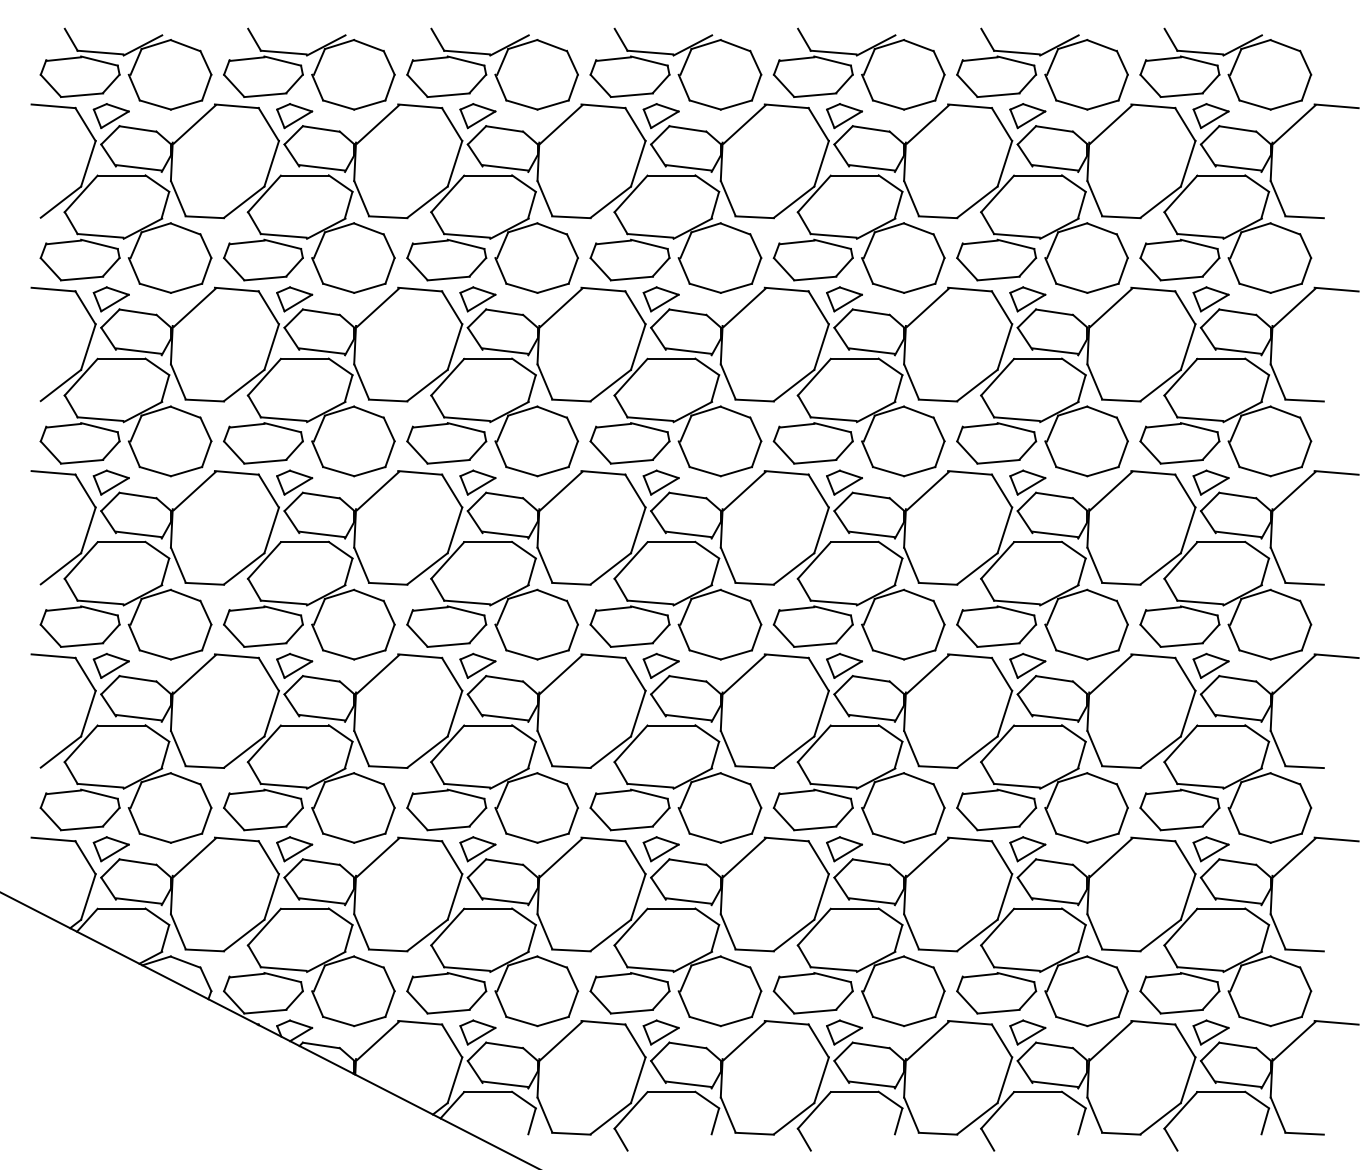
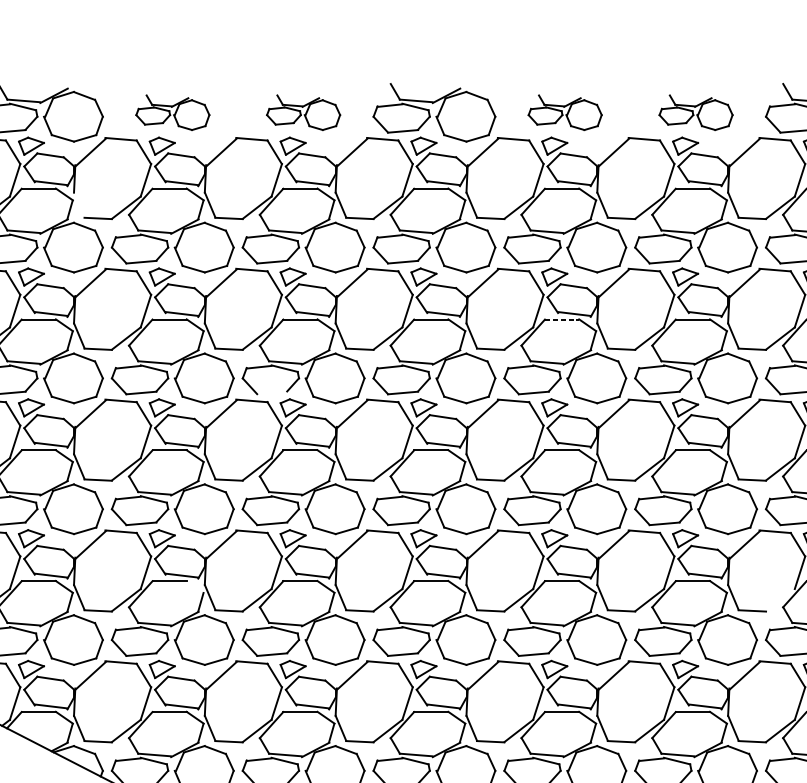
part: (309, 68) -> (172, 112), size x0.6
part: (492, 68) -> (303, 112), size x0.6
part: (858, 68) -> (564, 112), size x0.6
part: (1042, 68) -> (696, 112), size x0.6
line: (178, 198) -> (79, 205), removed
line: (854, 358) -> (561, 319), solid -> dashed
line: (448, 461) -> (272, 392), removed
line: (340, 733) -> (195, 586), removed
line: (1160, 751) -> (780, 599), removed

